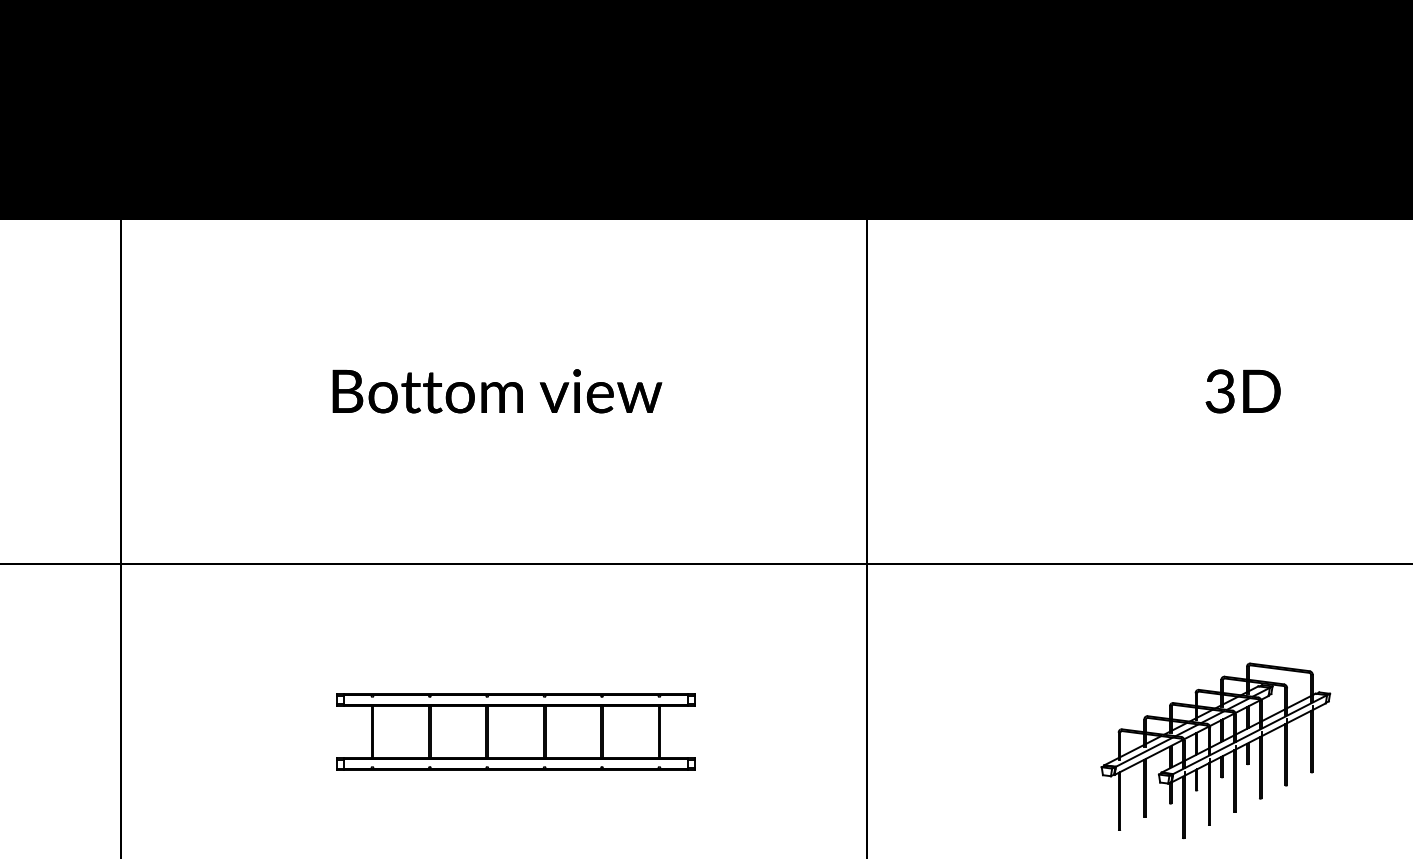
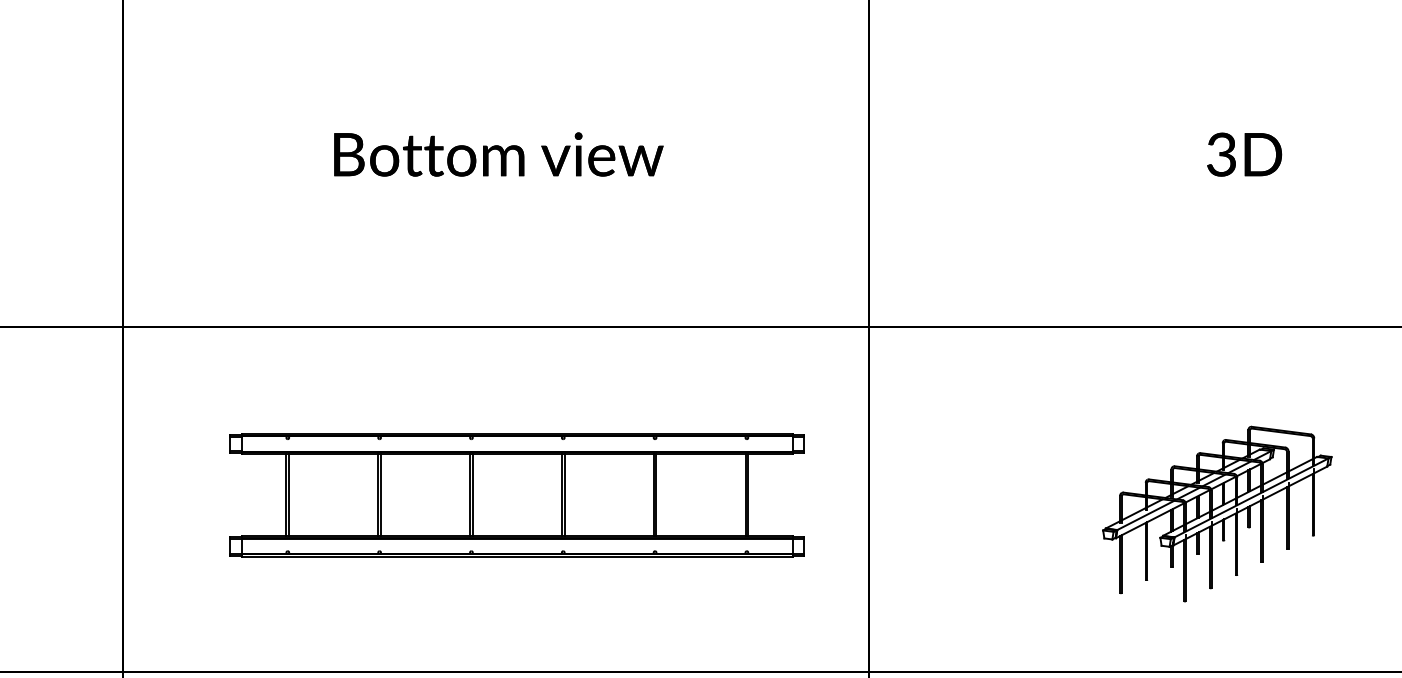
part: (515, 731) -> (516, 494), size x1.6

